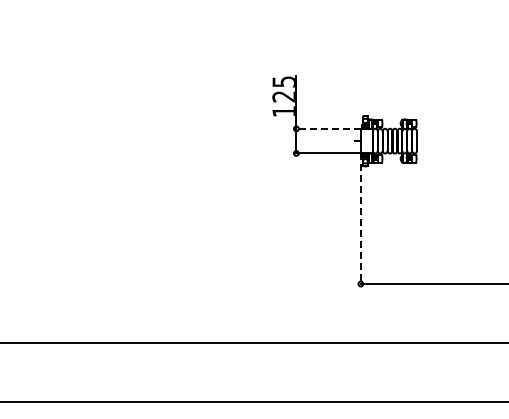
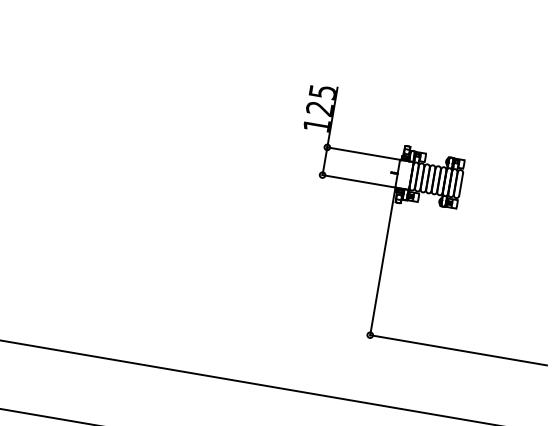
line: (328, 128) -> (363, 153), dashed -> solid
line: (360, 218) -> (382, 261), dashed -> solid

